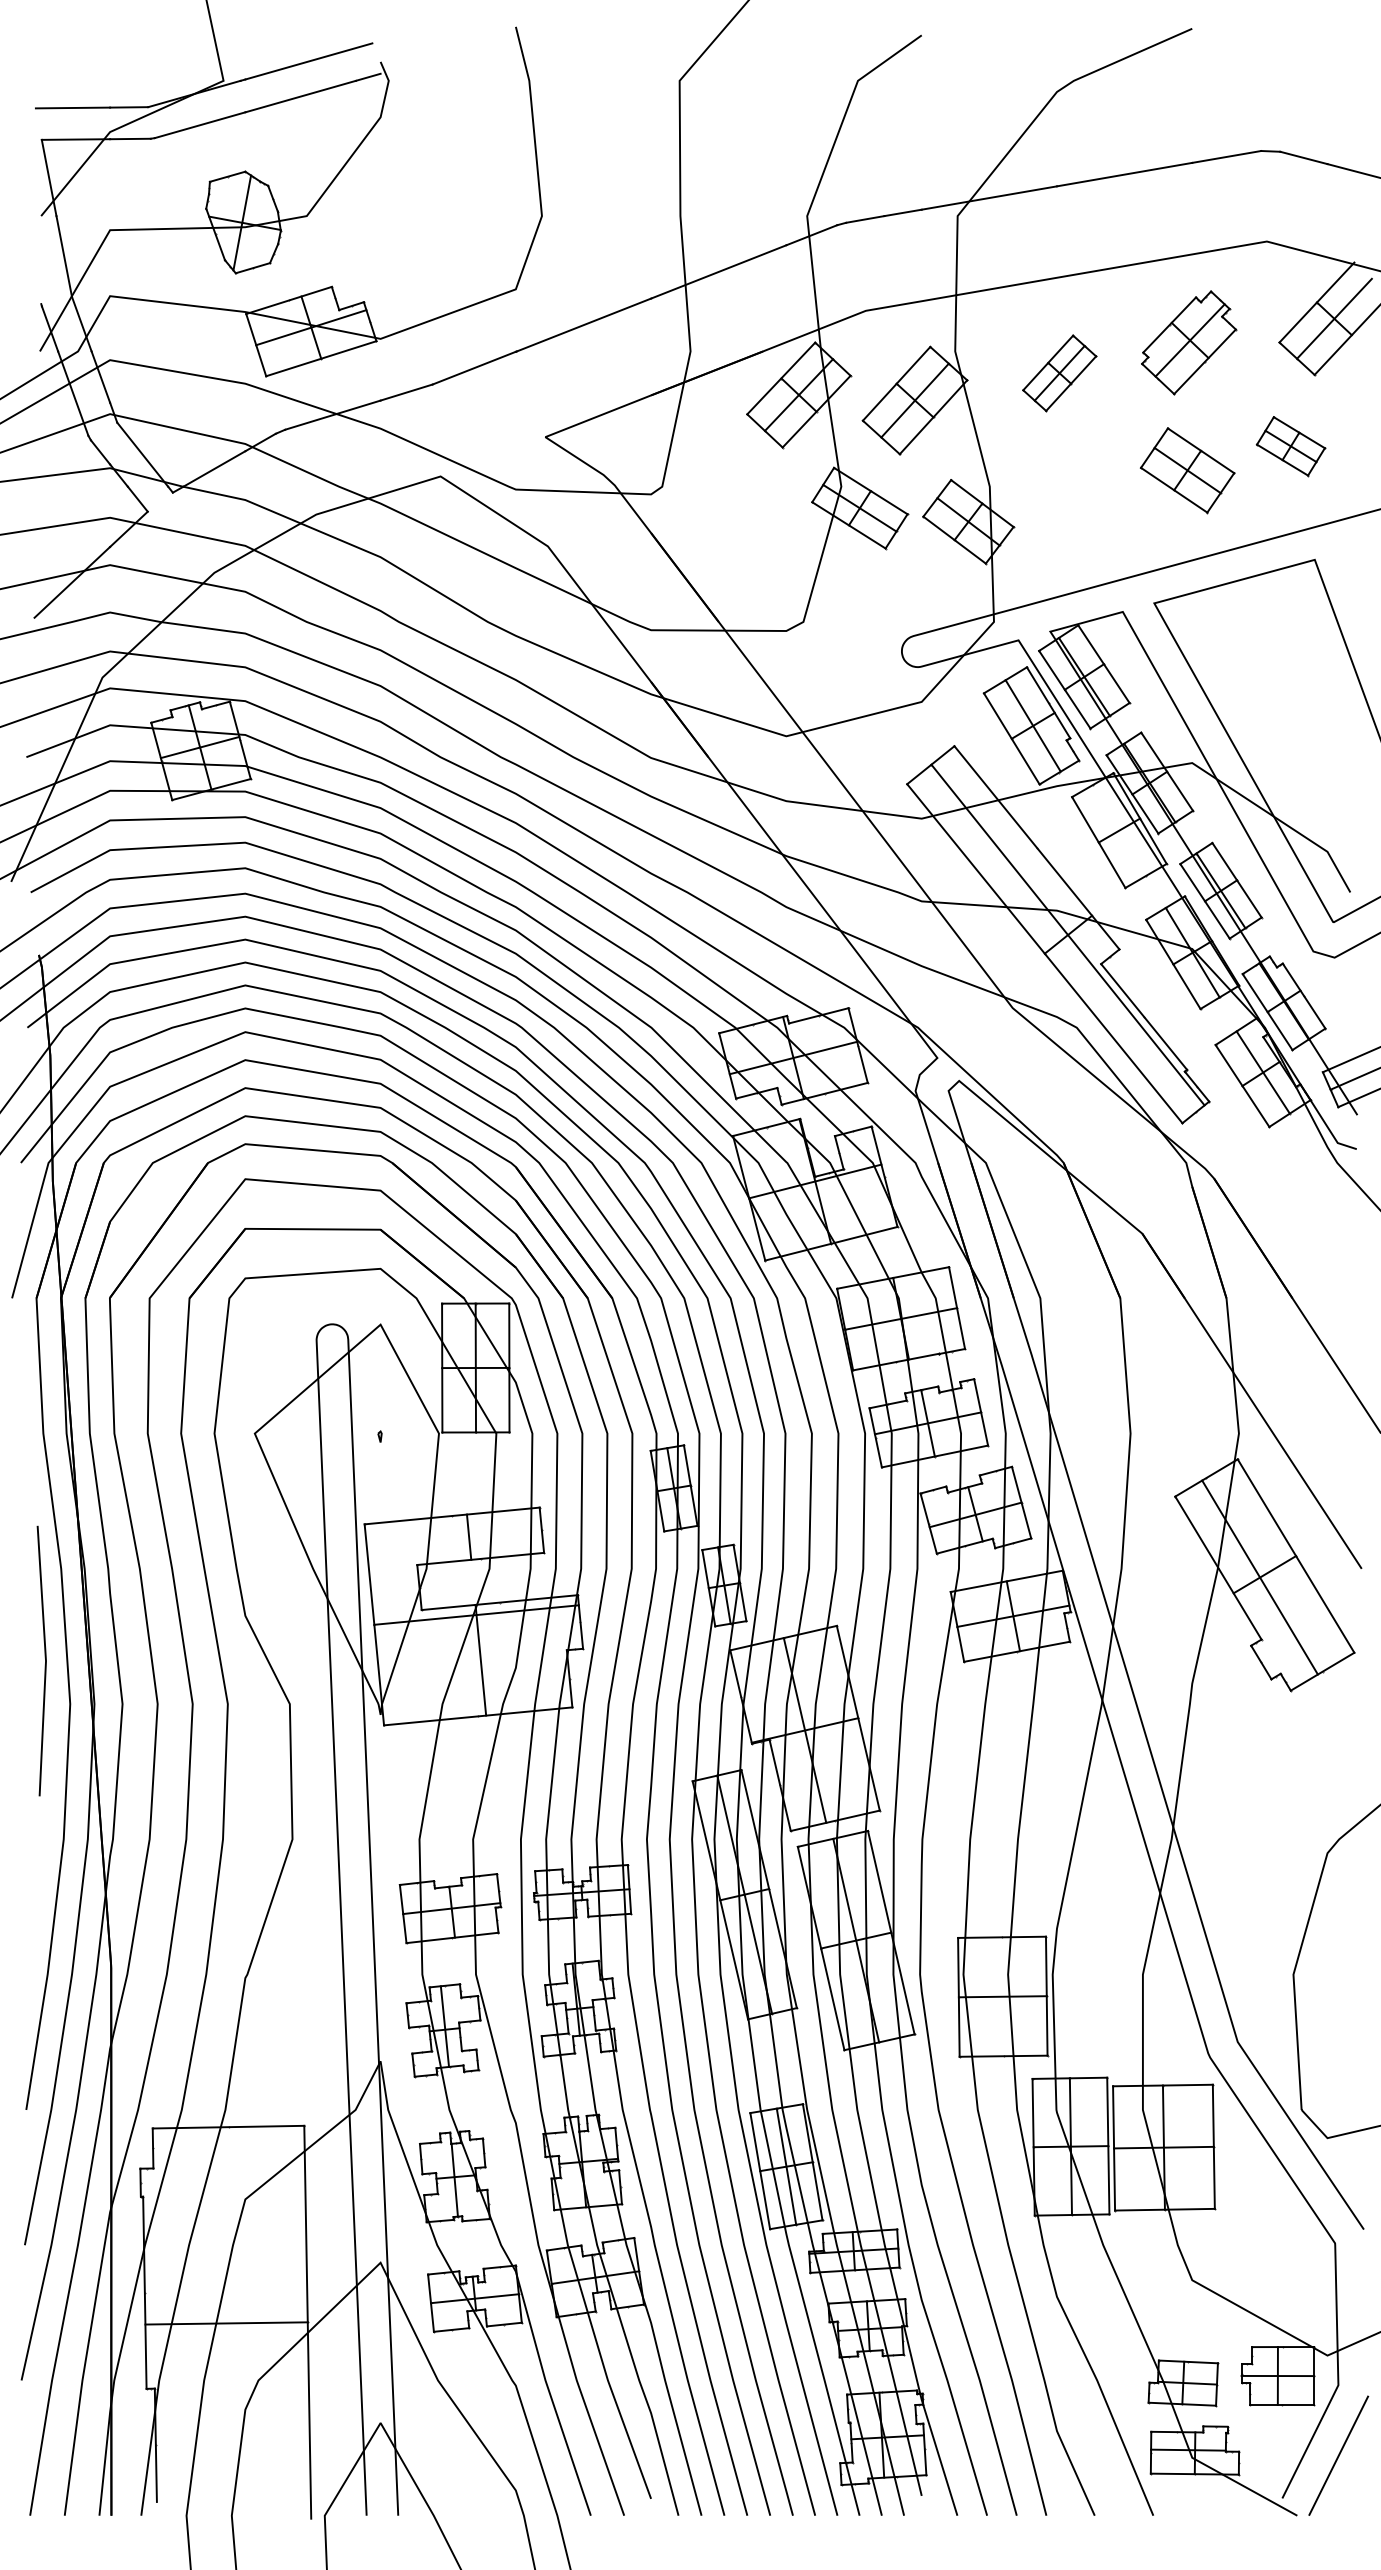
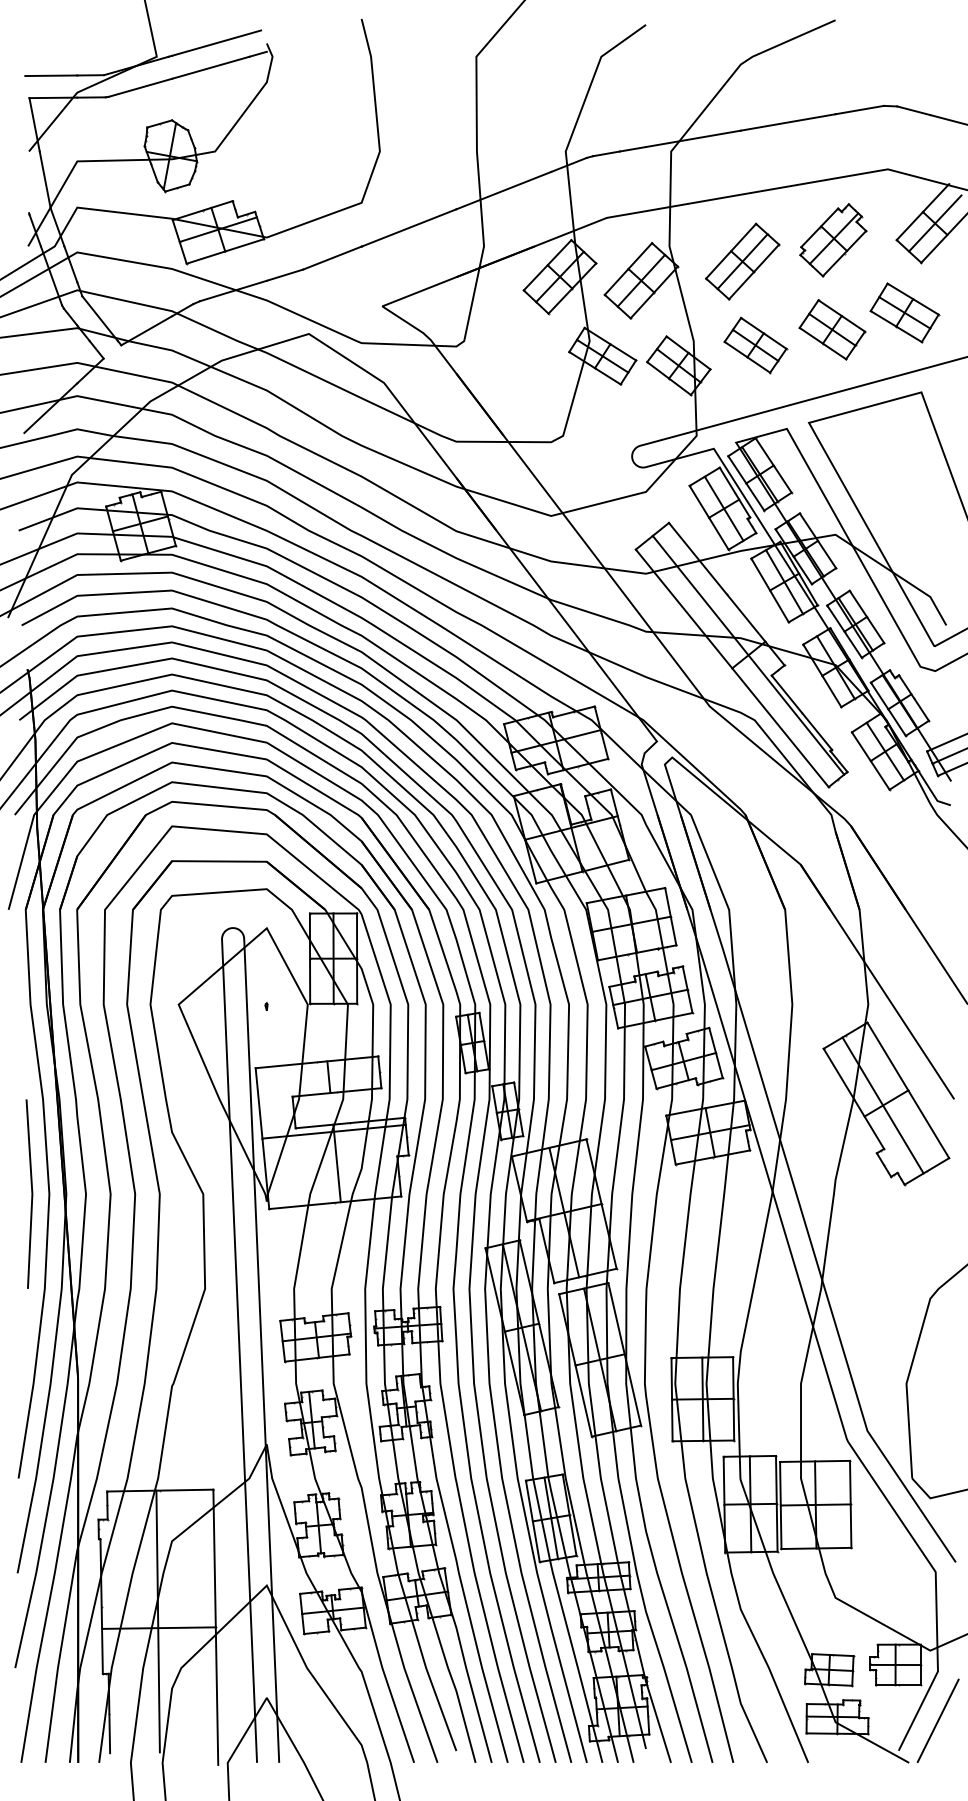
part: (1059, 373) -> (742, 261), size x1.43
part: (1290, 446) -> (904, 312), size x1.43
part: (1077, 492) -> (755, 345), added
line: (1119, 830) -> (784, 582), added
line: (45, 1660) -> (32, 1193), moved
line: (1002, 1996) -> (702, 1399), added
line: (225, 2313) -> (158, 1621), added

